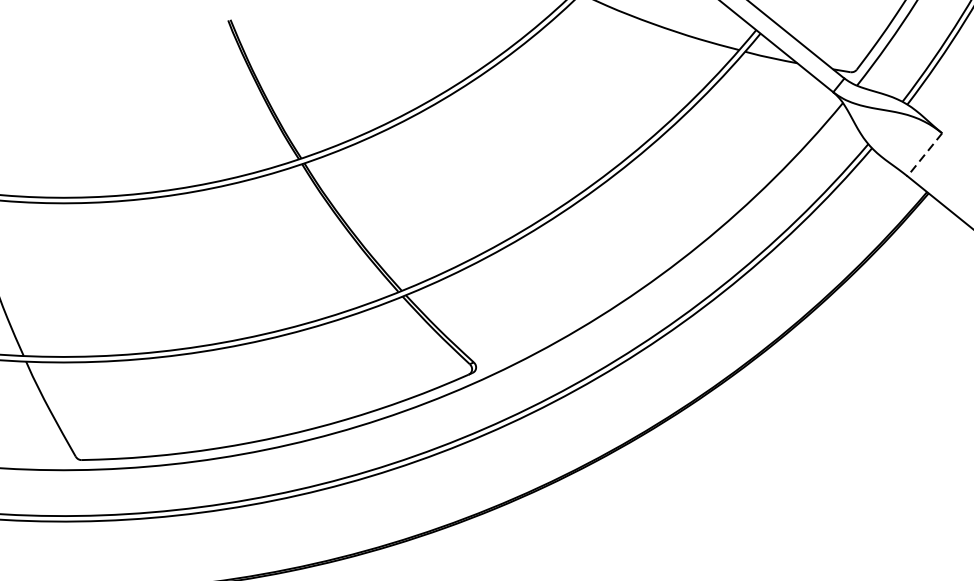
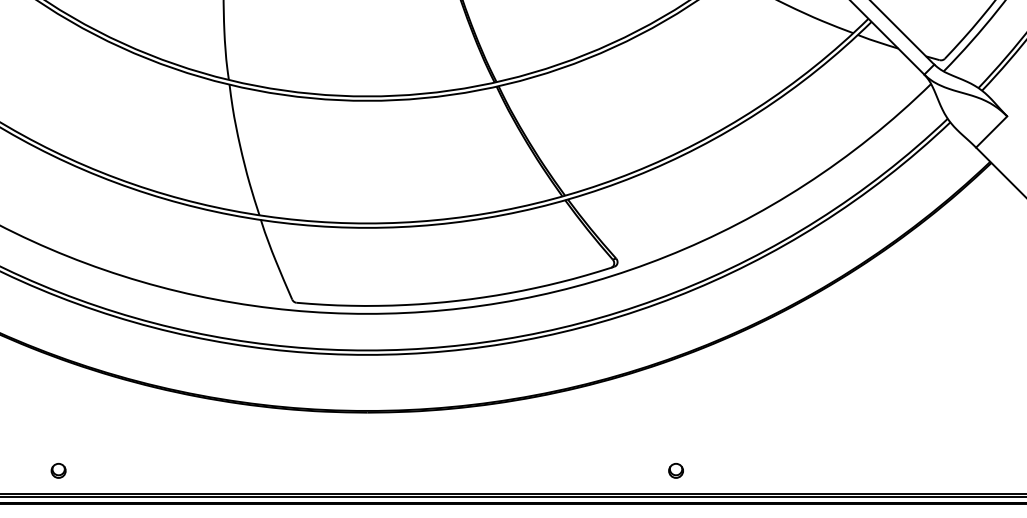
line: (924, 155) -> (991, 132), dashed -> solid

